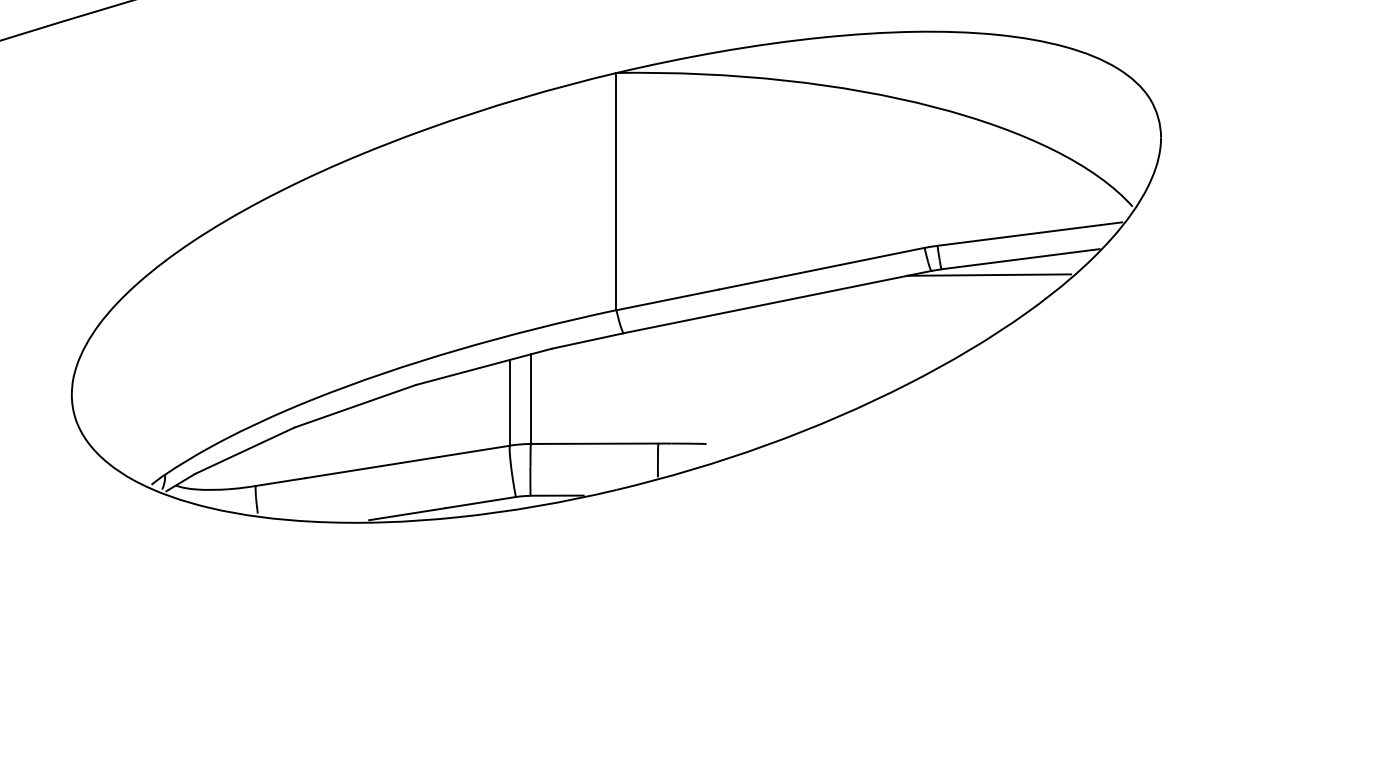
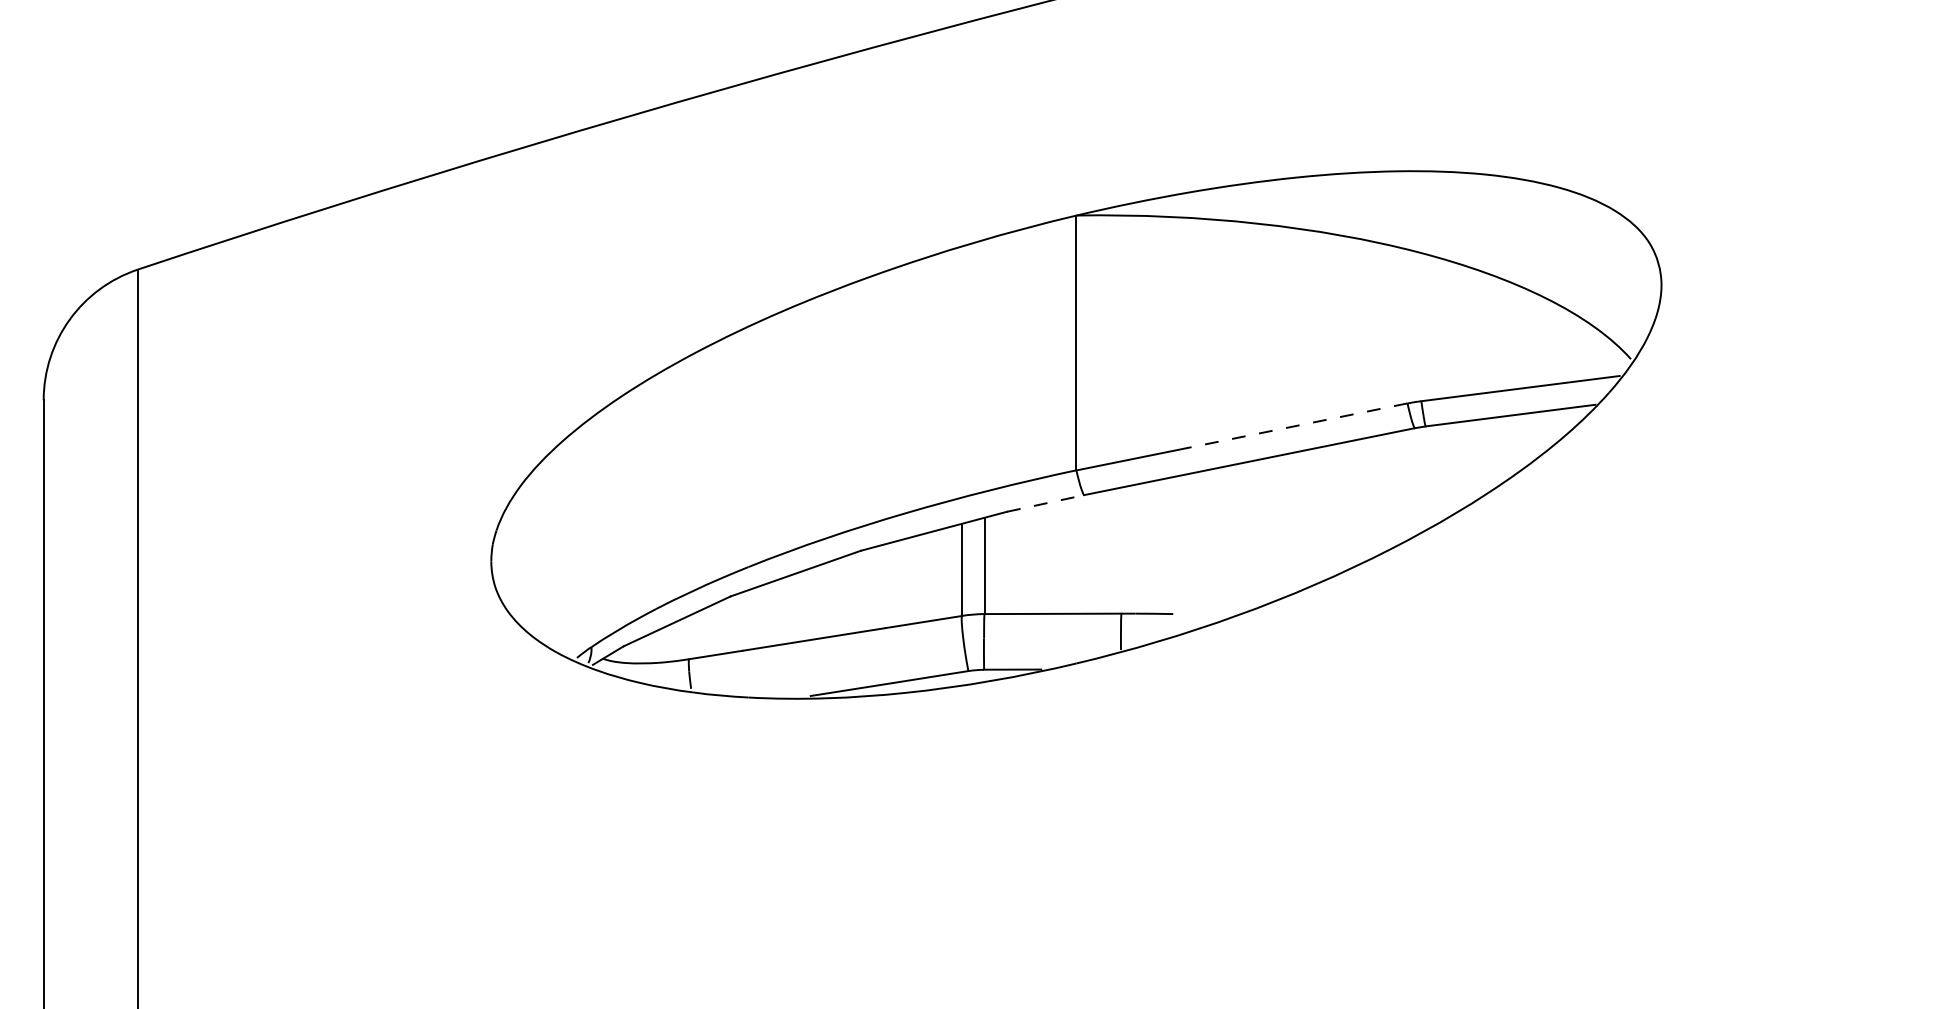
line: (822, 268) -> (1297, 425), solid -> dashed
line: (988, 274) -> (1476, 432), removed
line: (587, 341) -> (1045, 503), solid -> dashed

